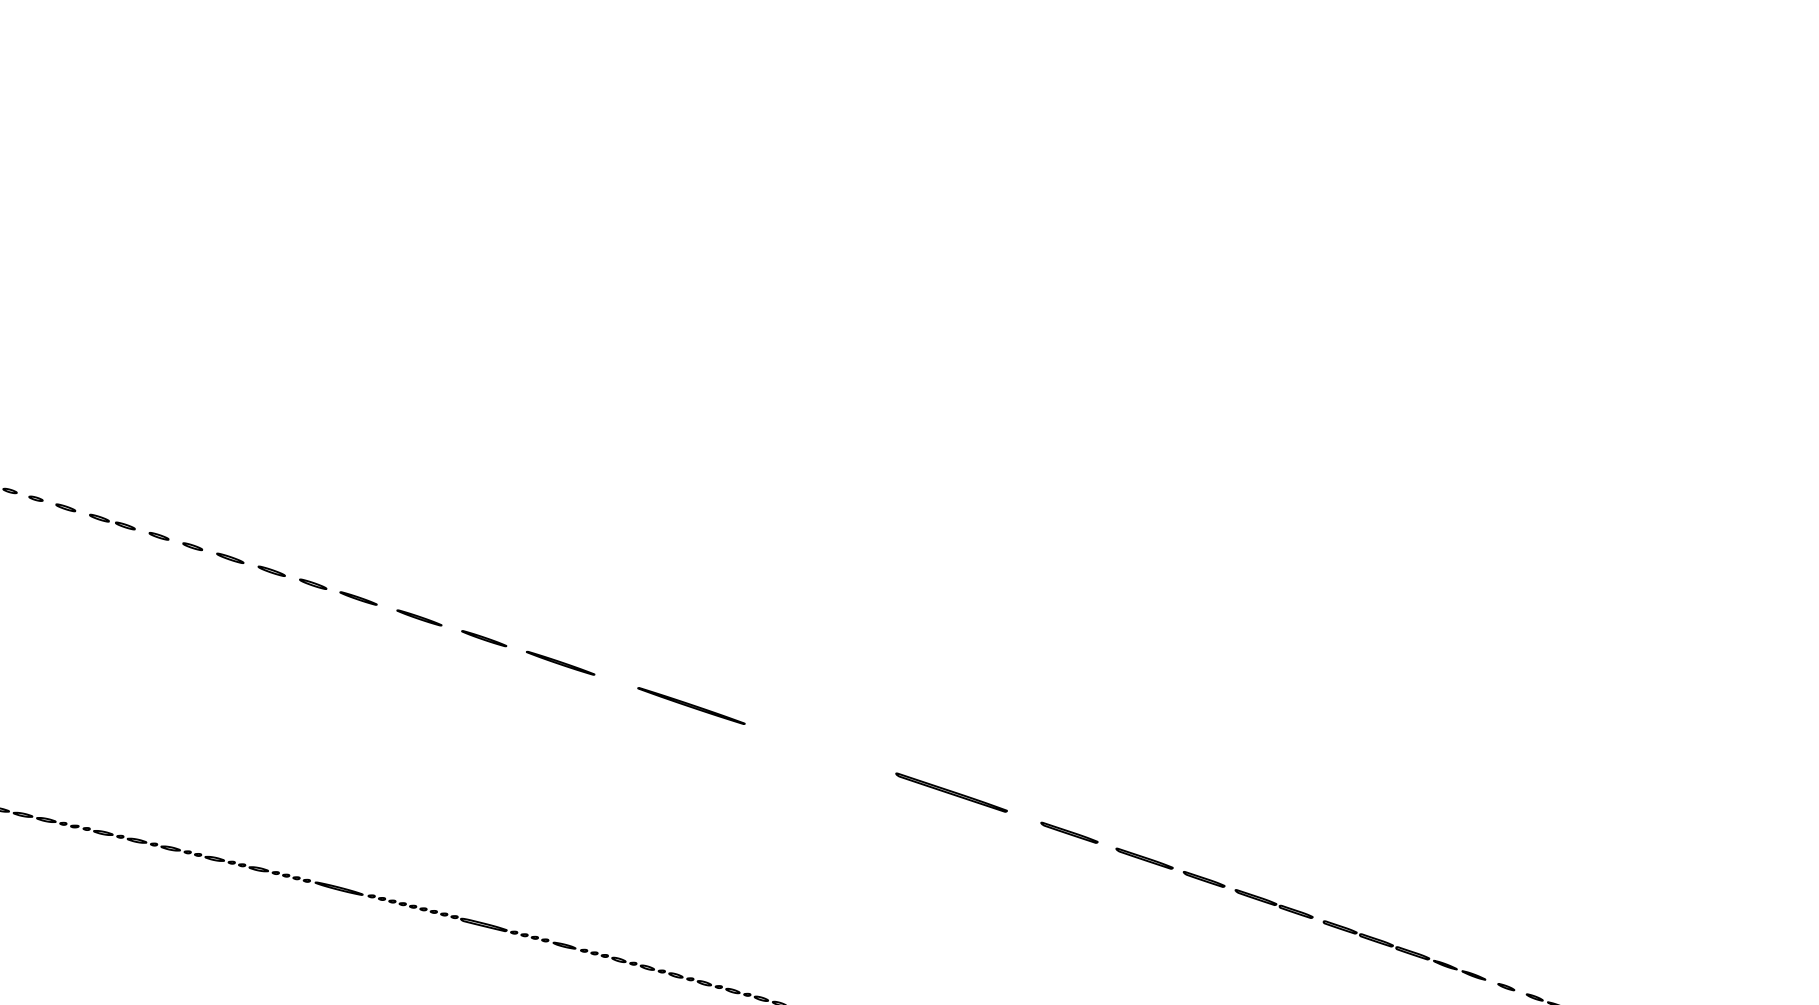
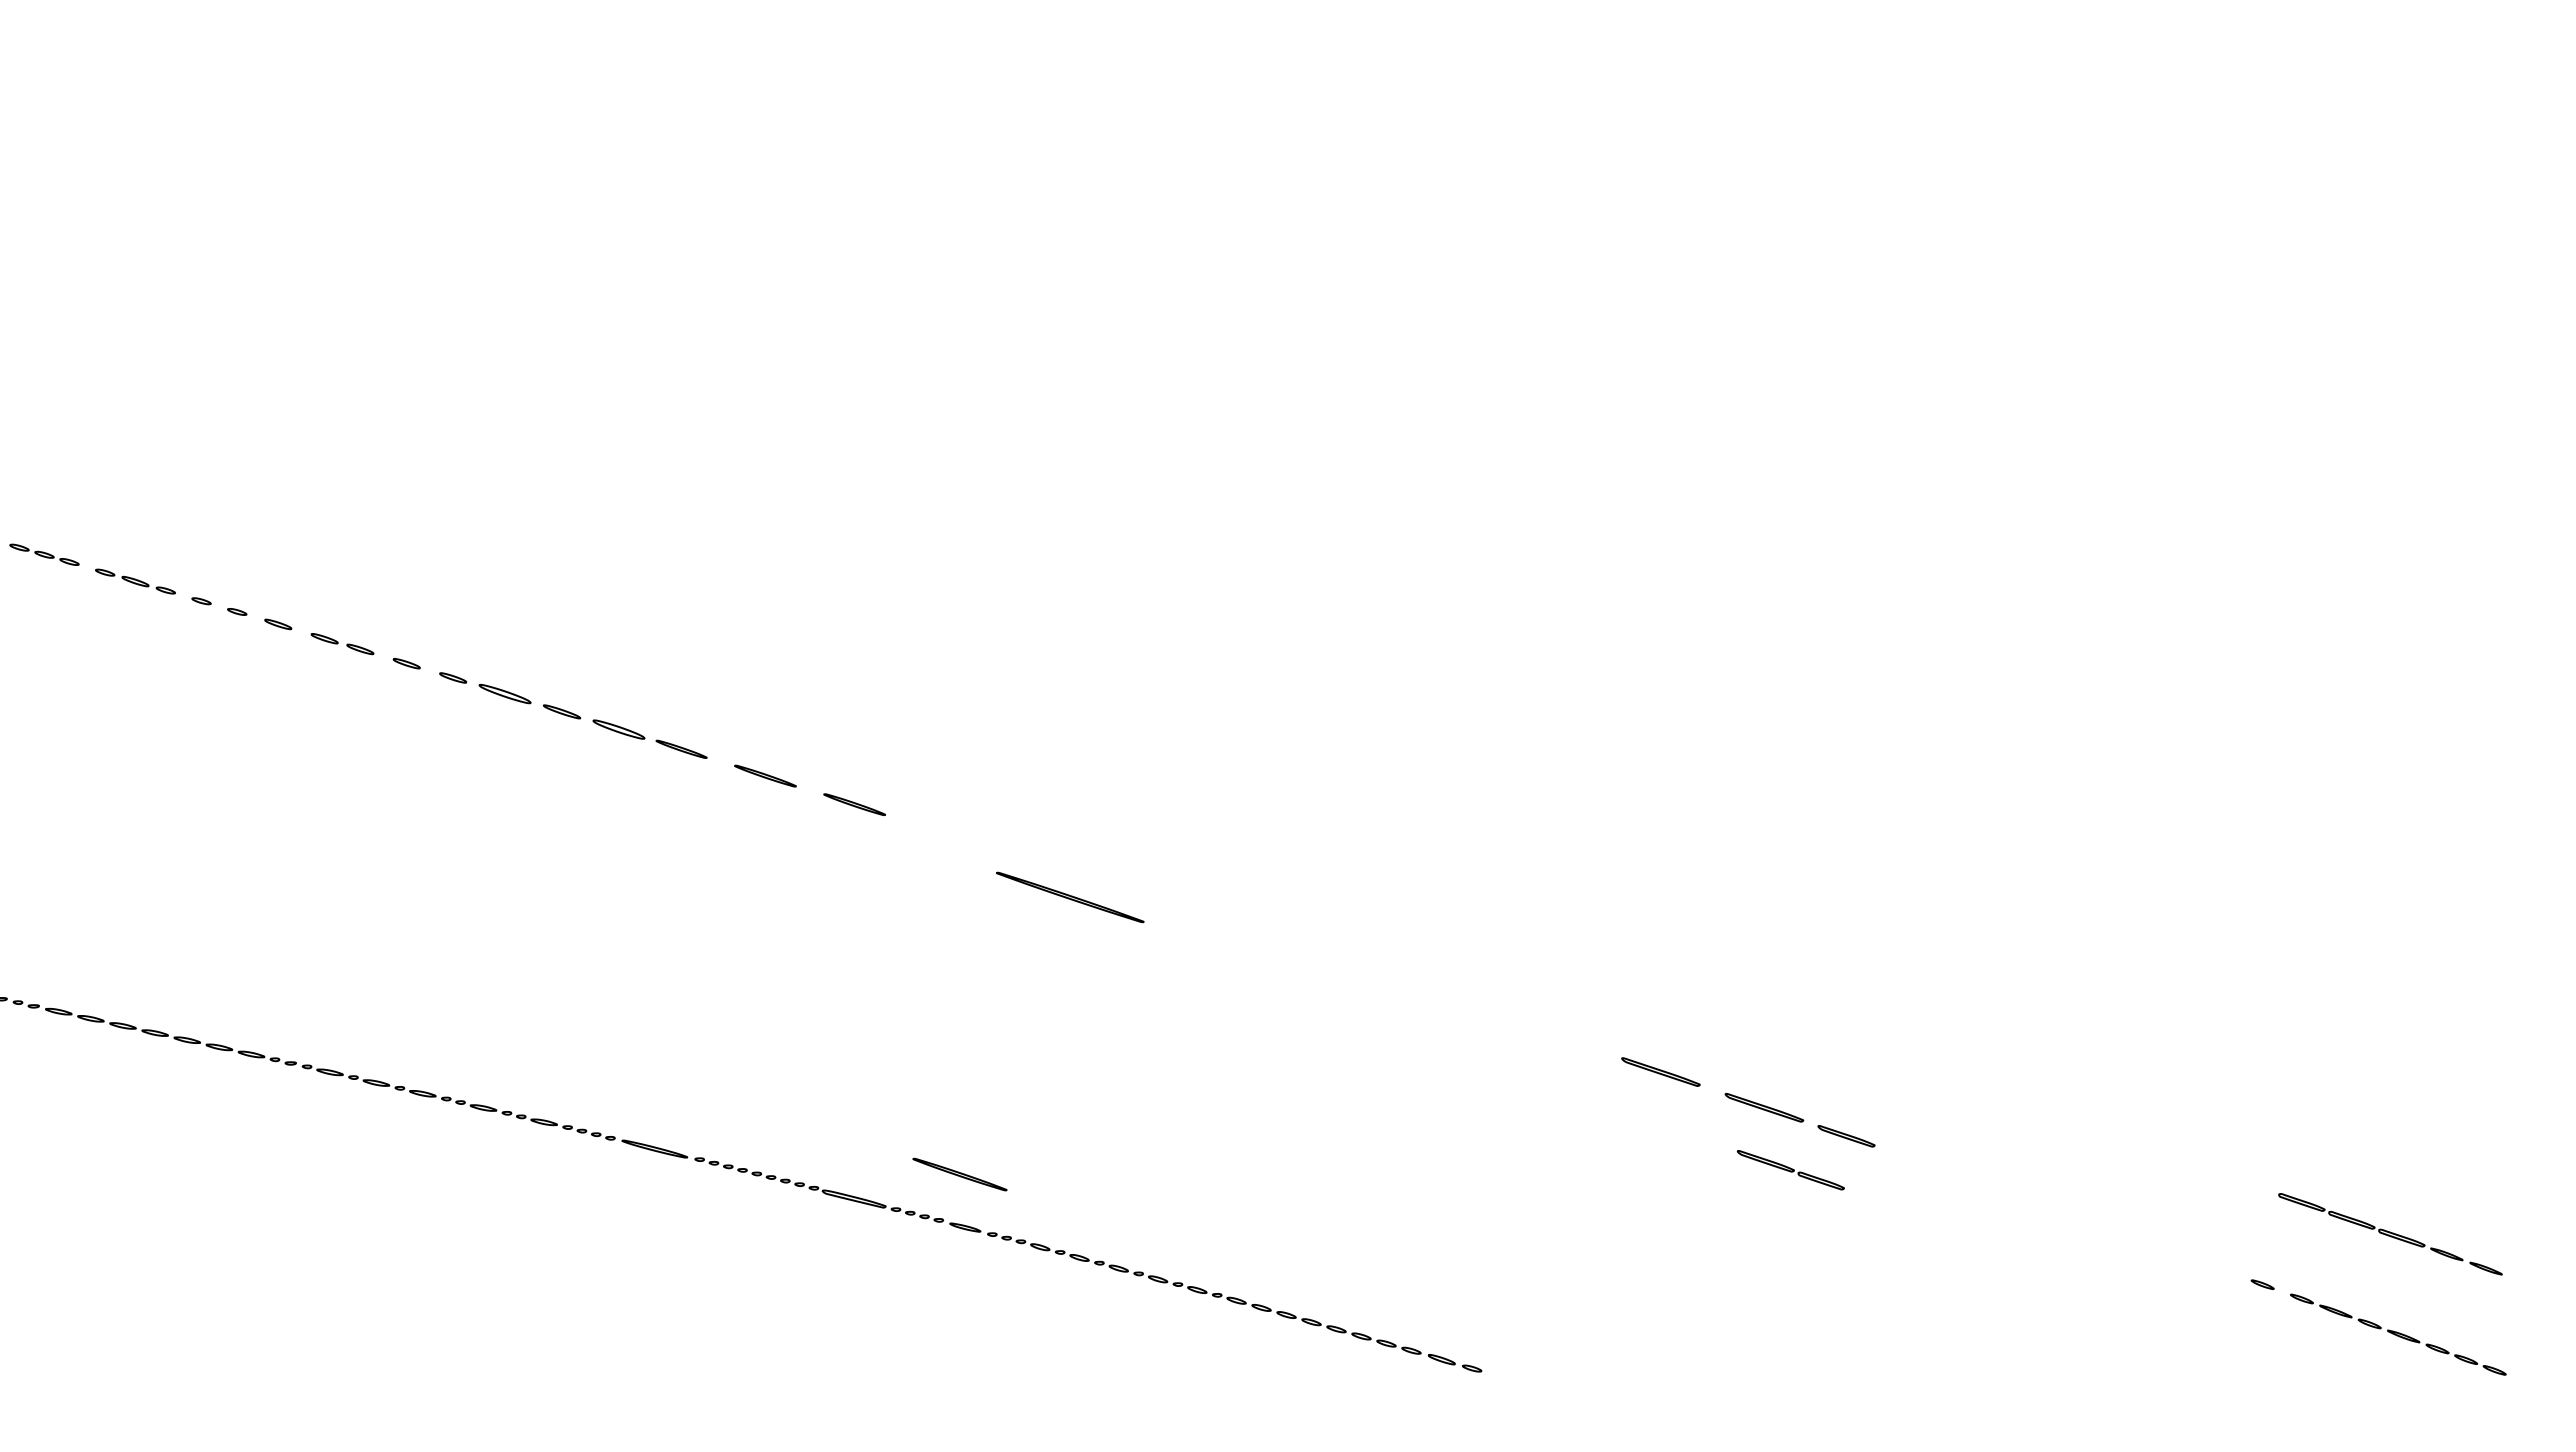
part: (229, 557) -> (504, 693), size x1.4
part: (313, 584) -> (619, 729), size x1.4
part: (560, 663) -> (959, 1174), moved
part: (691, 706) -> (1070, 897), moved
part: (951, 792) -> (1498, 1016), removed
part: (1273, 904) -> (1790, 1170), moved
part: (1404, 950) -> (2390, 1234), moved

